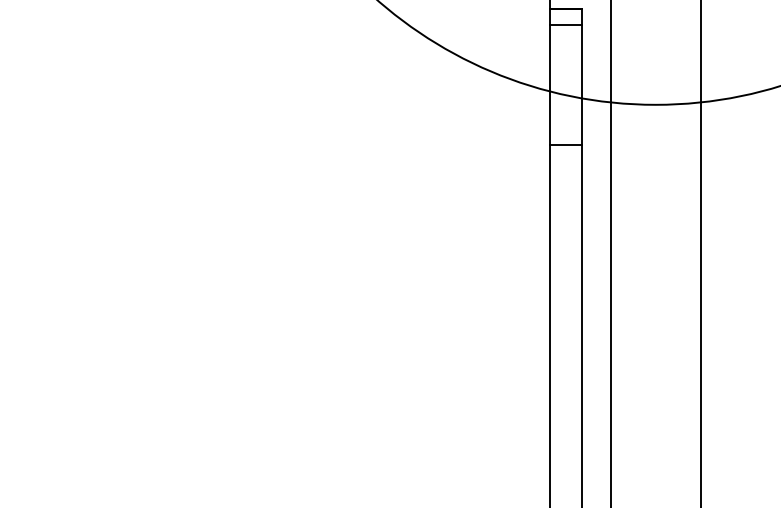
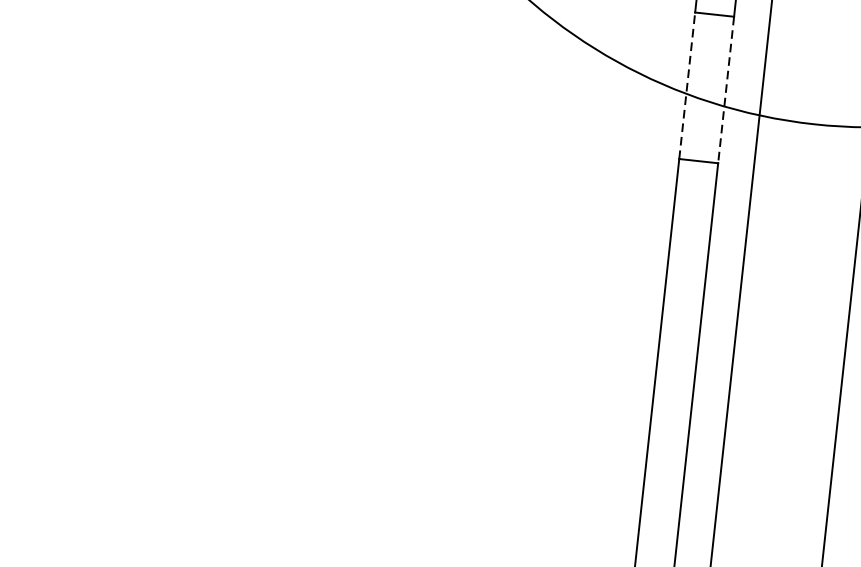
line: (550, 84) -> (687, 85), solid -> dashed
line: (581, 84) -> (725, 89), solid -> dashed

